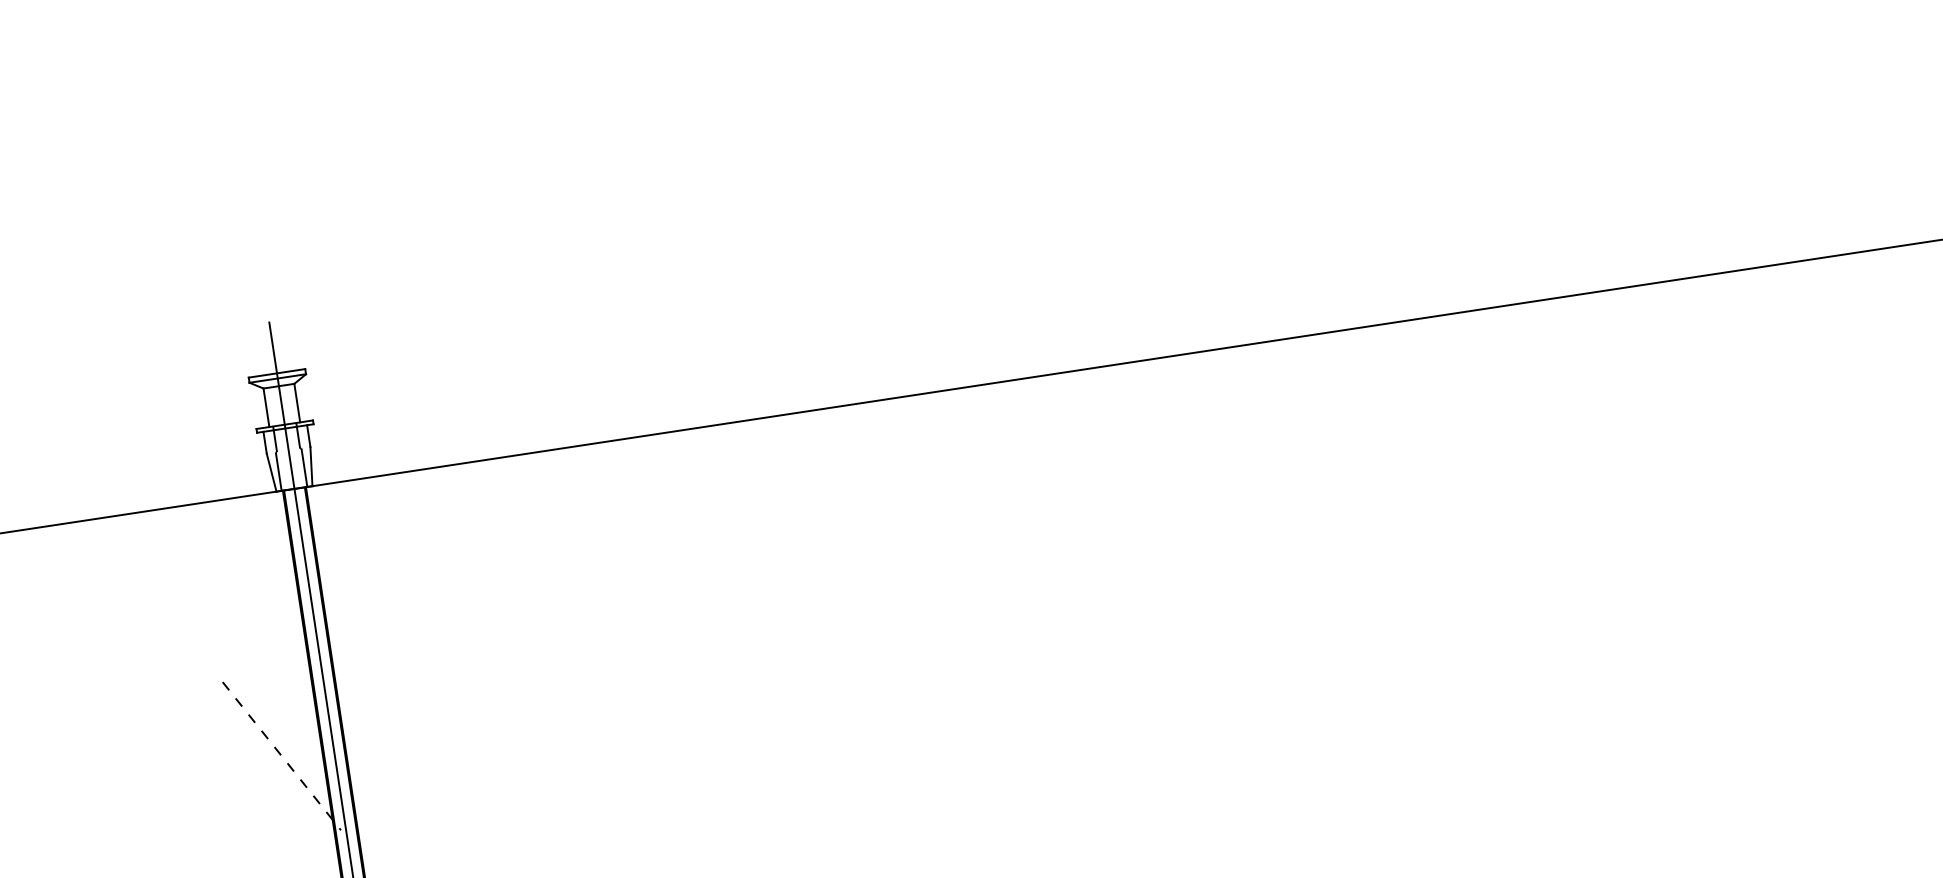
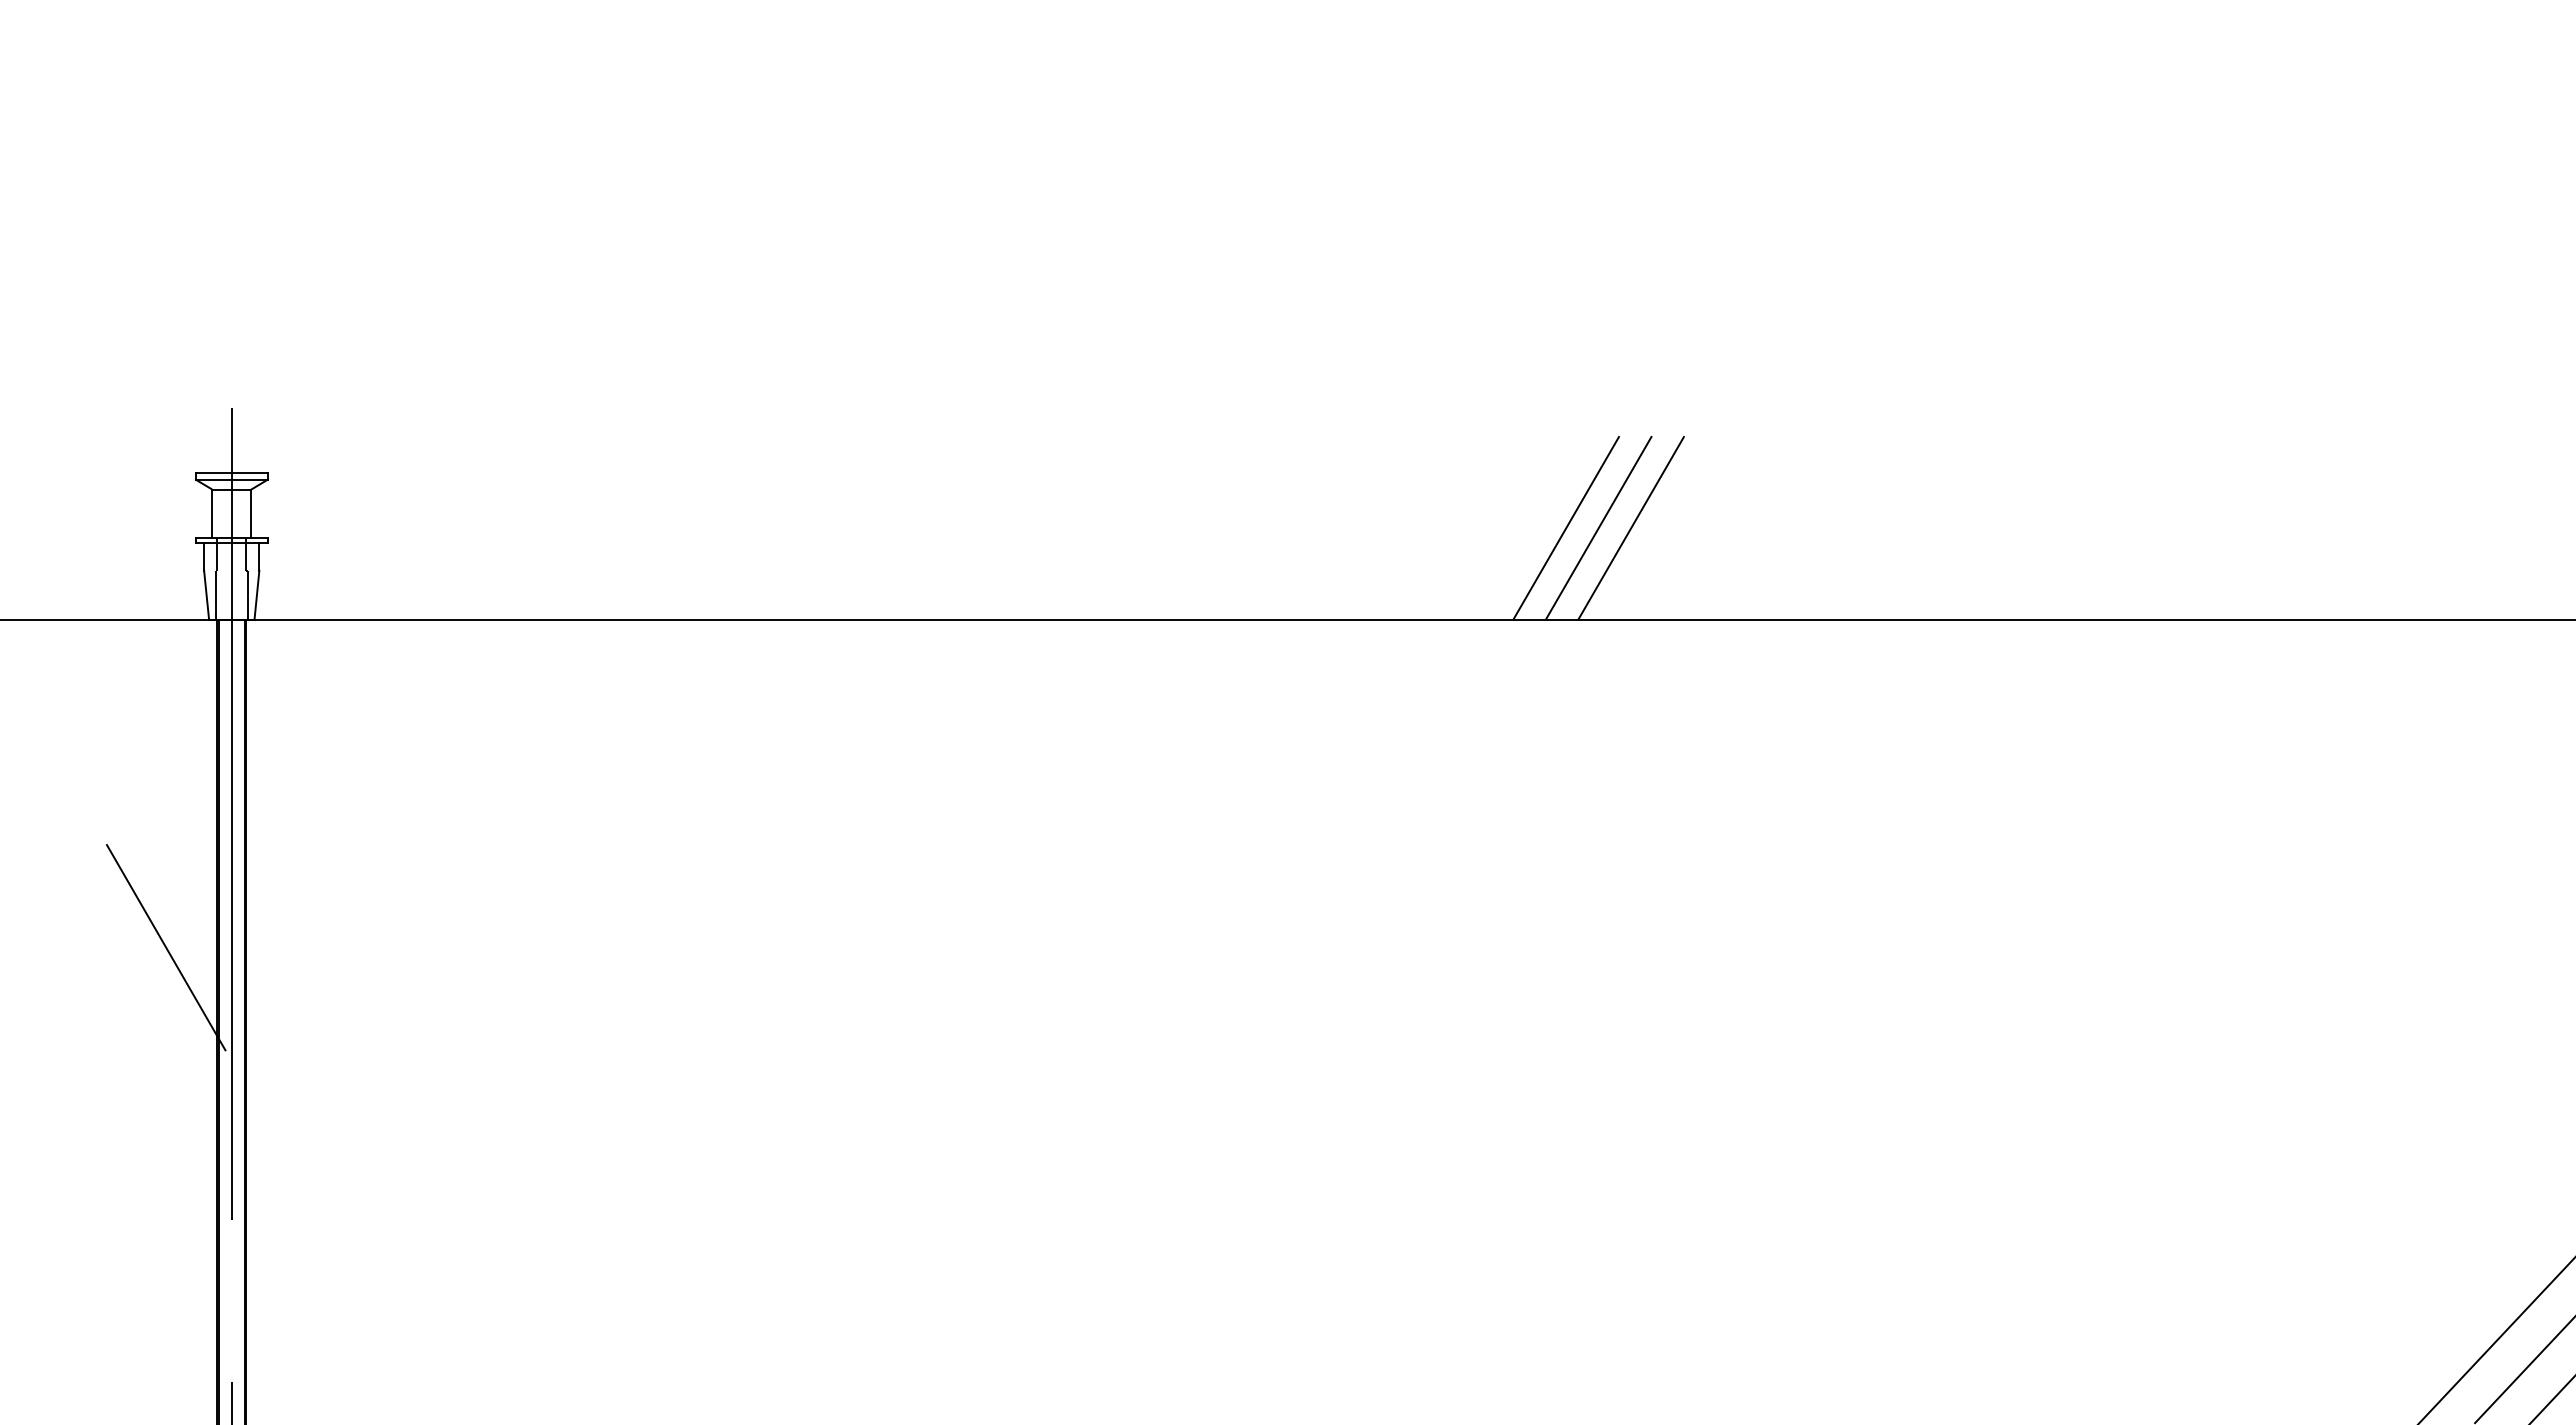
line: (1389, 248) -> (1630, 527), added
line: (1364, 252) -> (1598, 527), added
line: (1337, 256) -> (1565, 527), added
line: (282, 756) -> (166, 947), dashed -> solid

